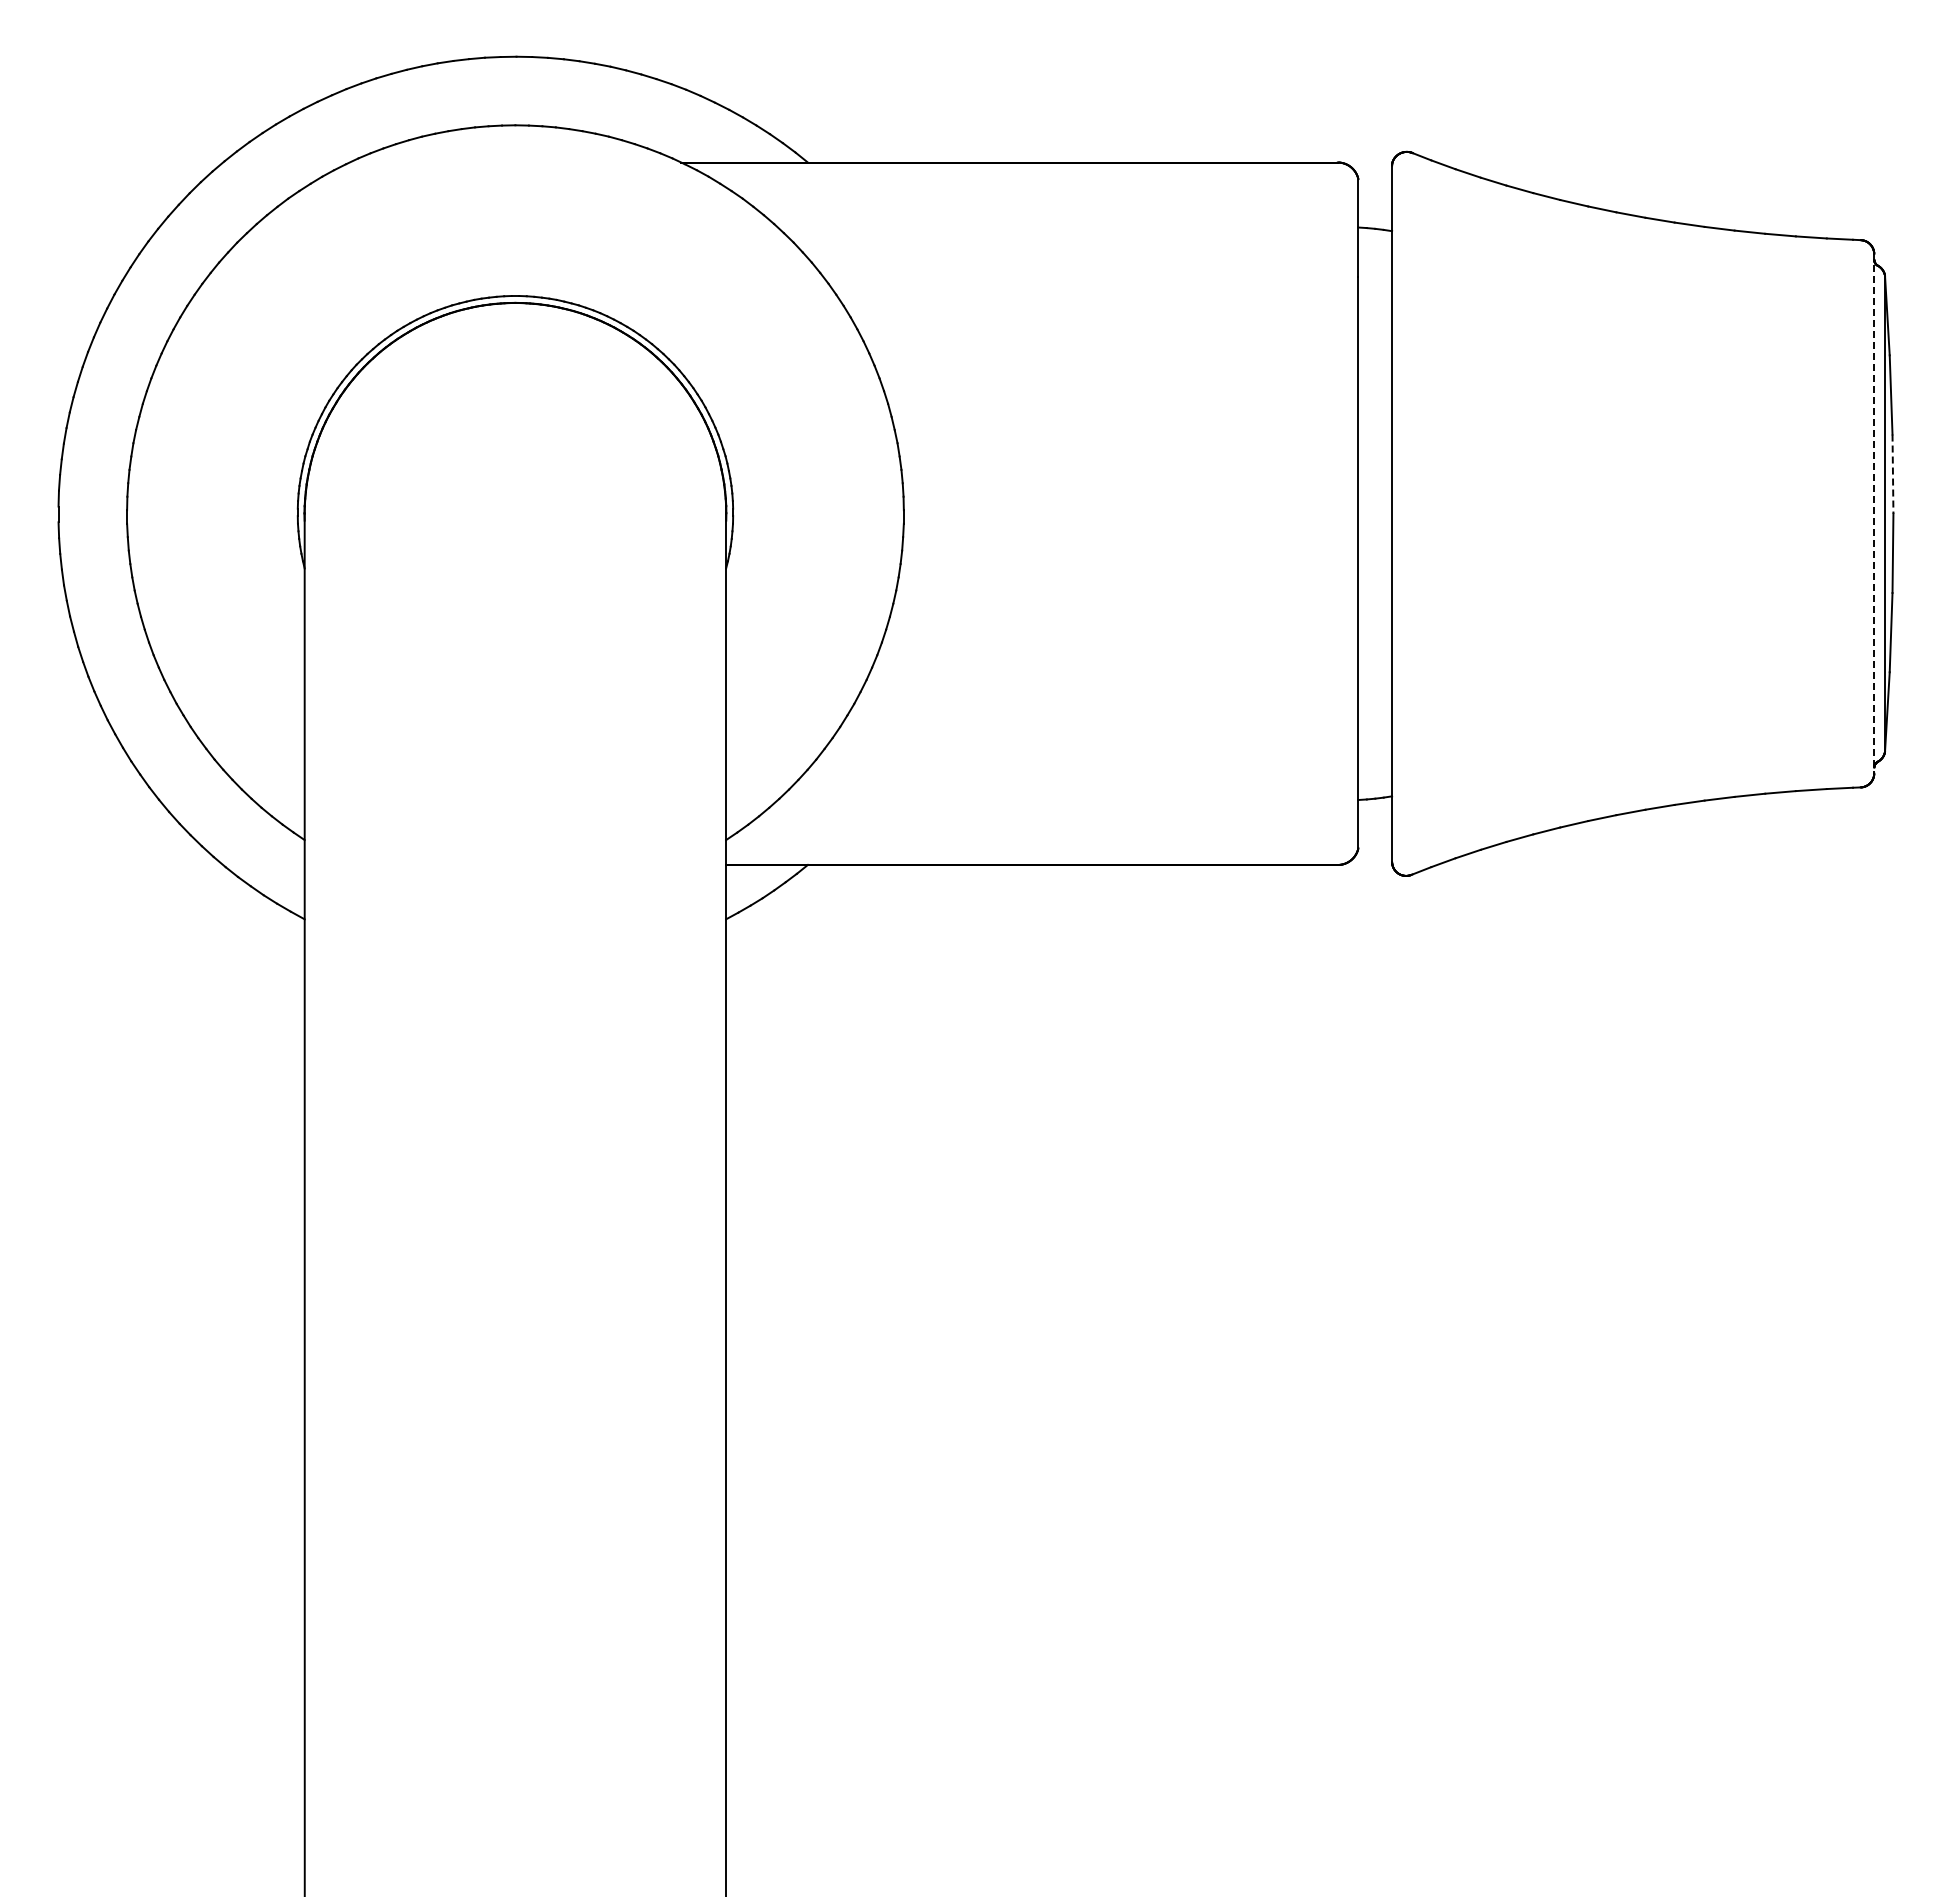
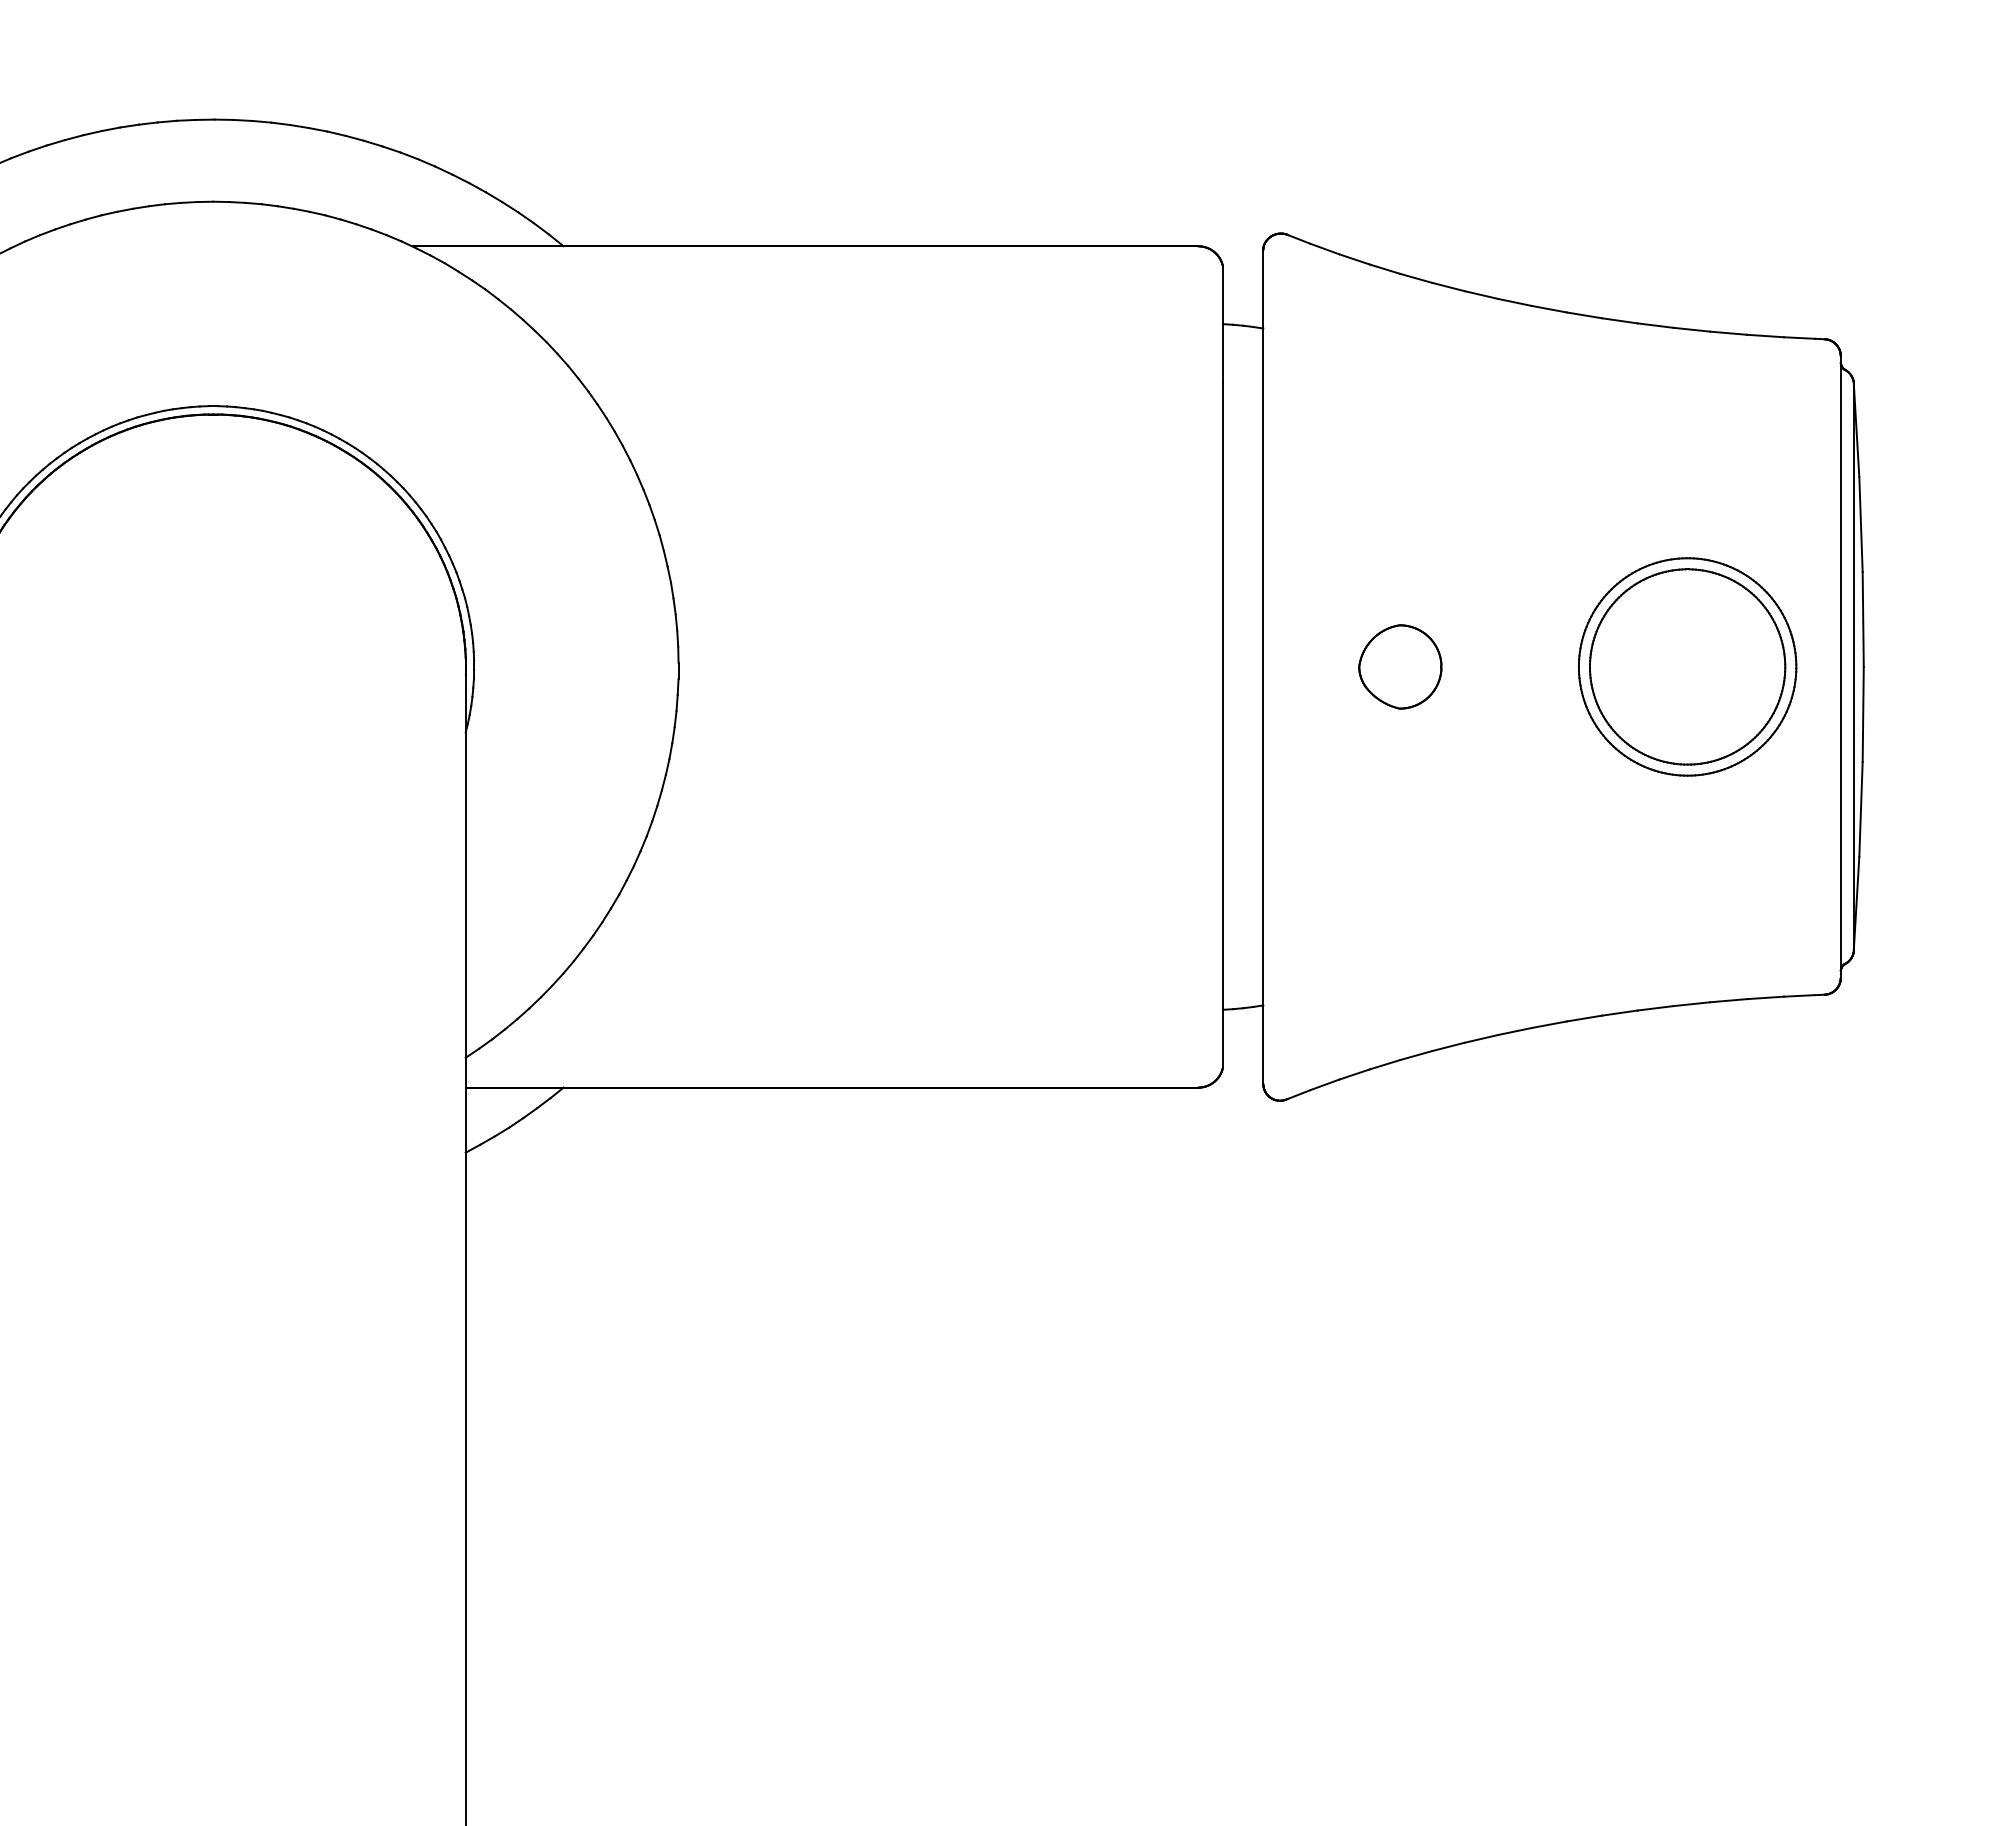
line: (1892, 474) -> (1862, 619), dashed -> solid
part: (1506, 513) -> (1400, 666), added
part: (1746, 513) -> (1687, 666), added
line: (1874, 513) -> (1841, 666), dashed -> solid

